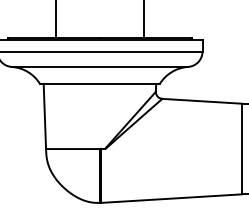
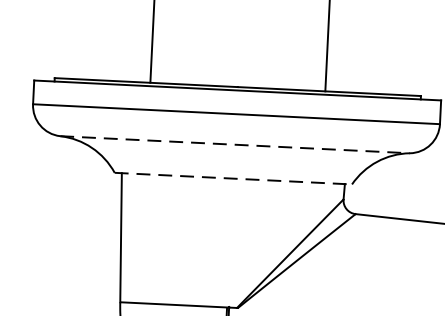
line: (100, 66) -> (236, 143), solid -> dashed
line: (99, 84) -> (232, 179), solid -> dashed

